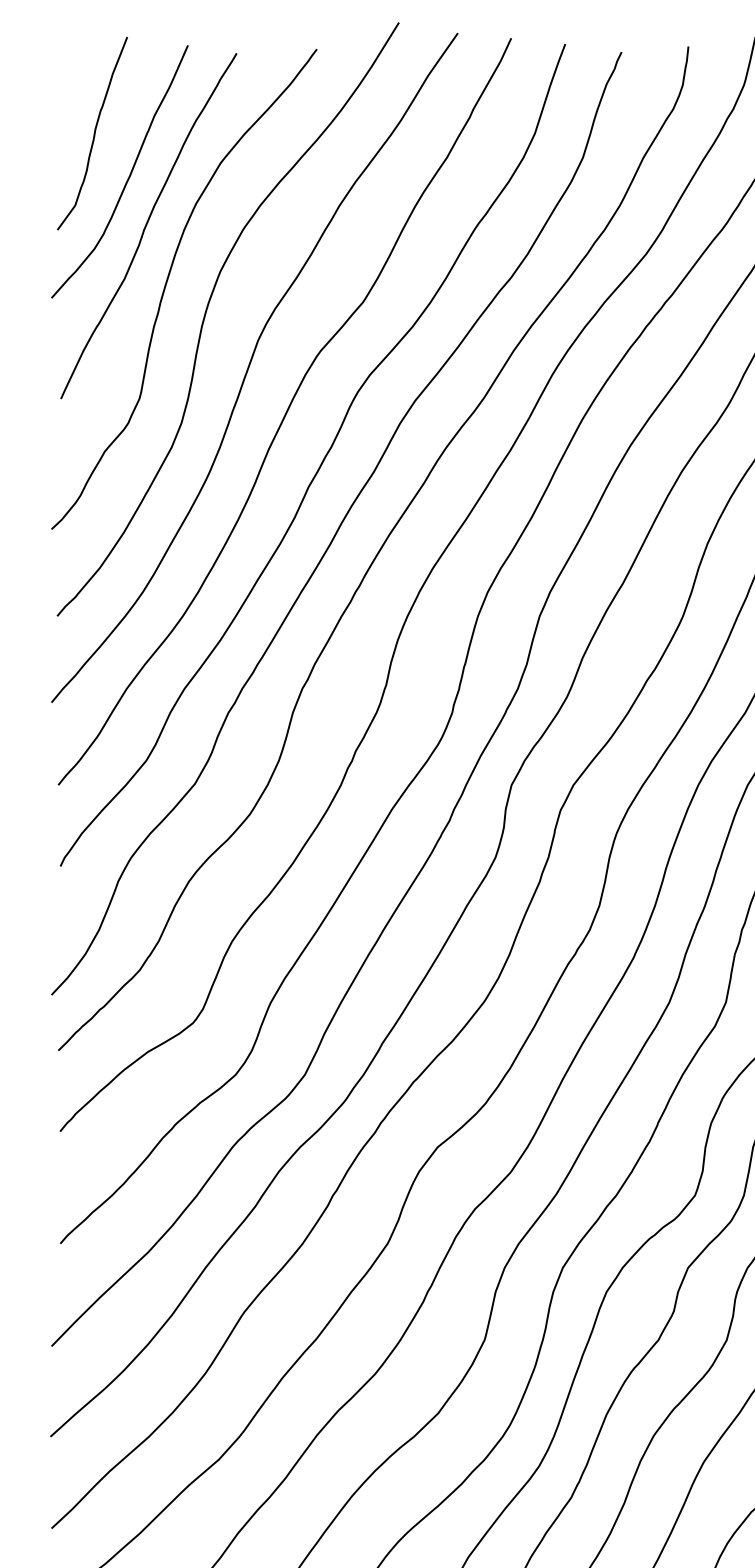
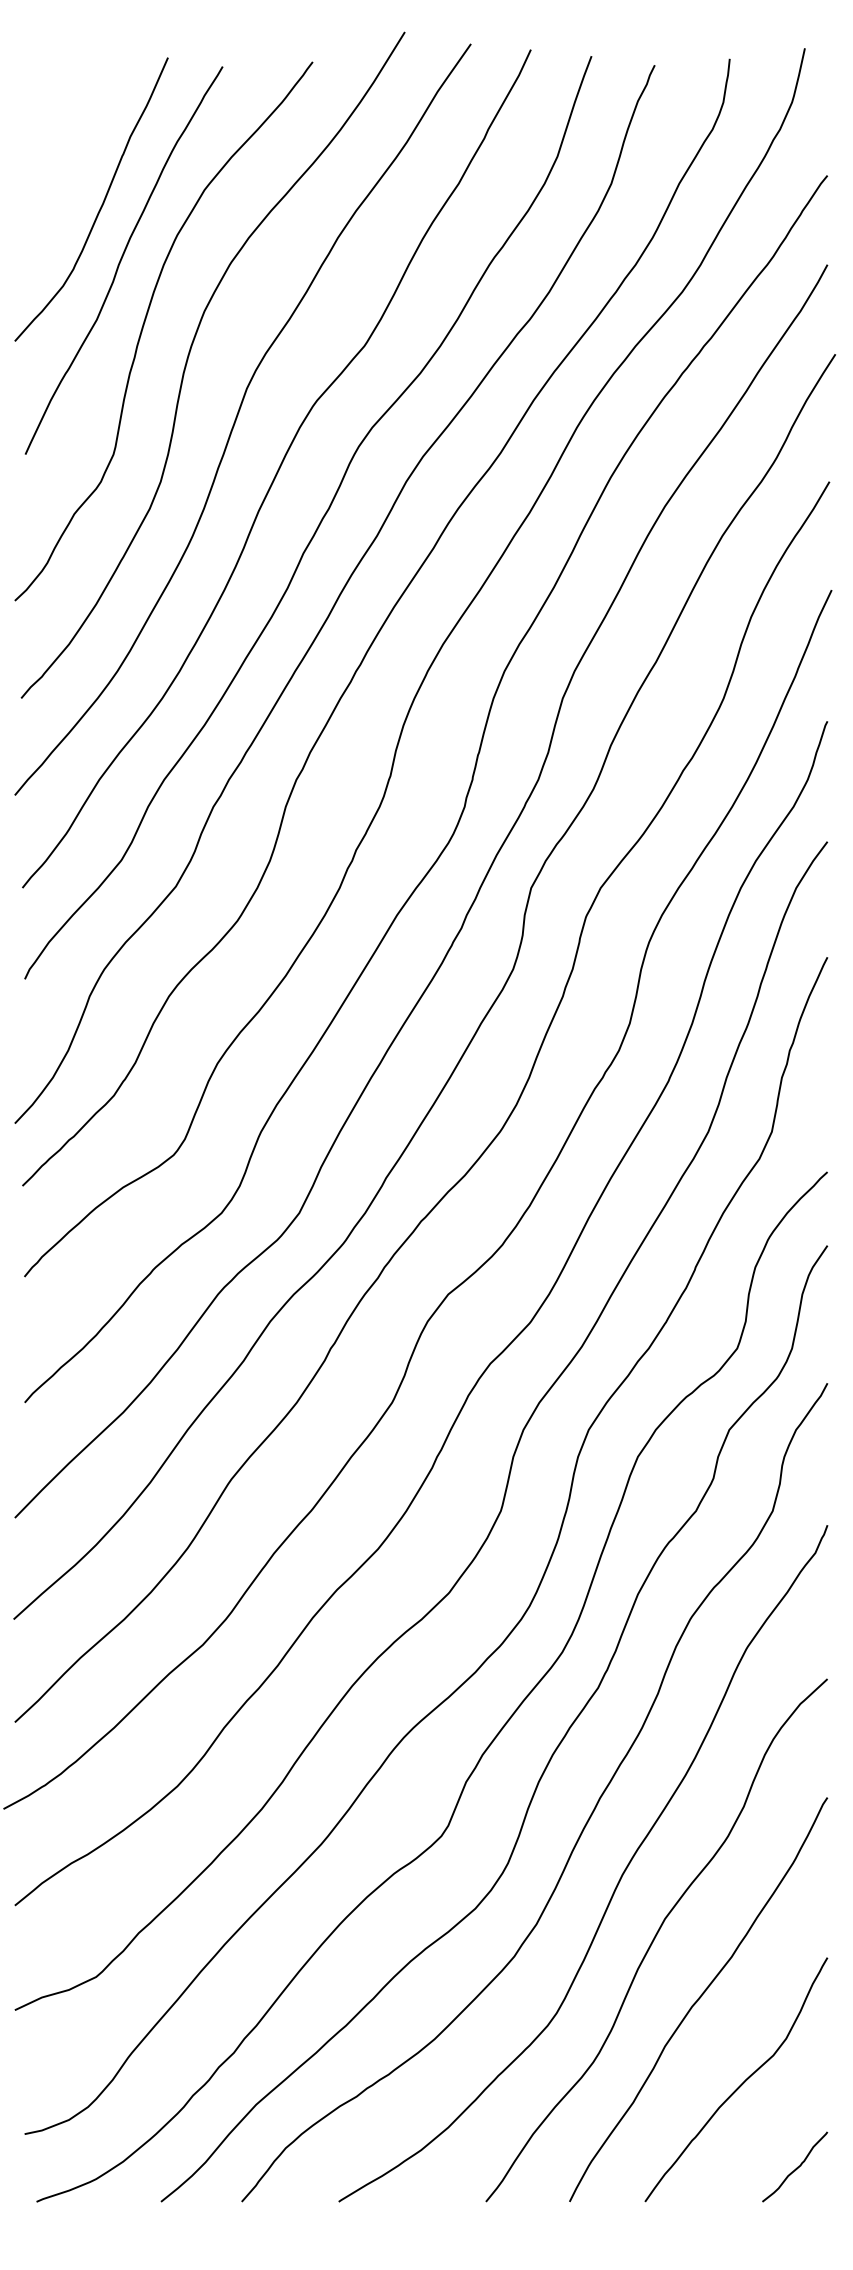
curve: (93, 133) -> (62, 156), removed

